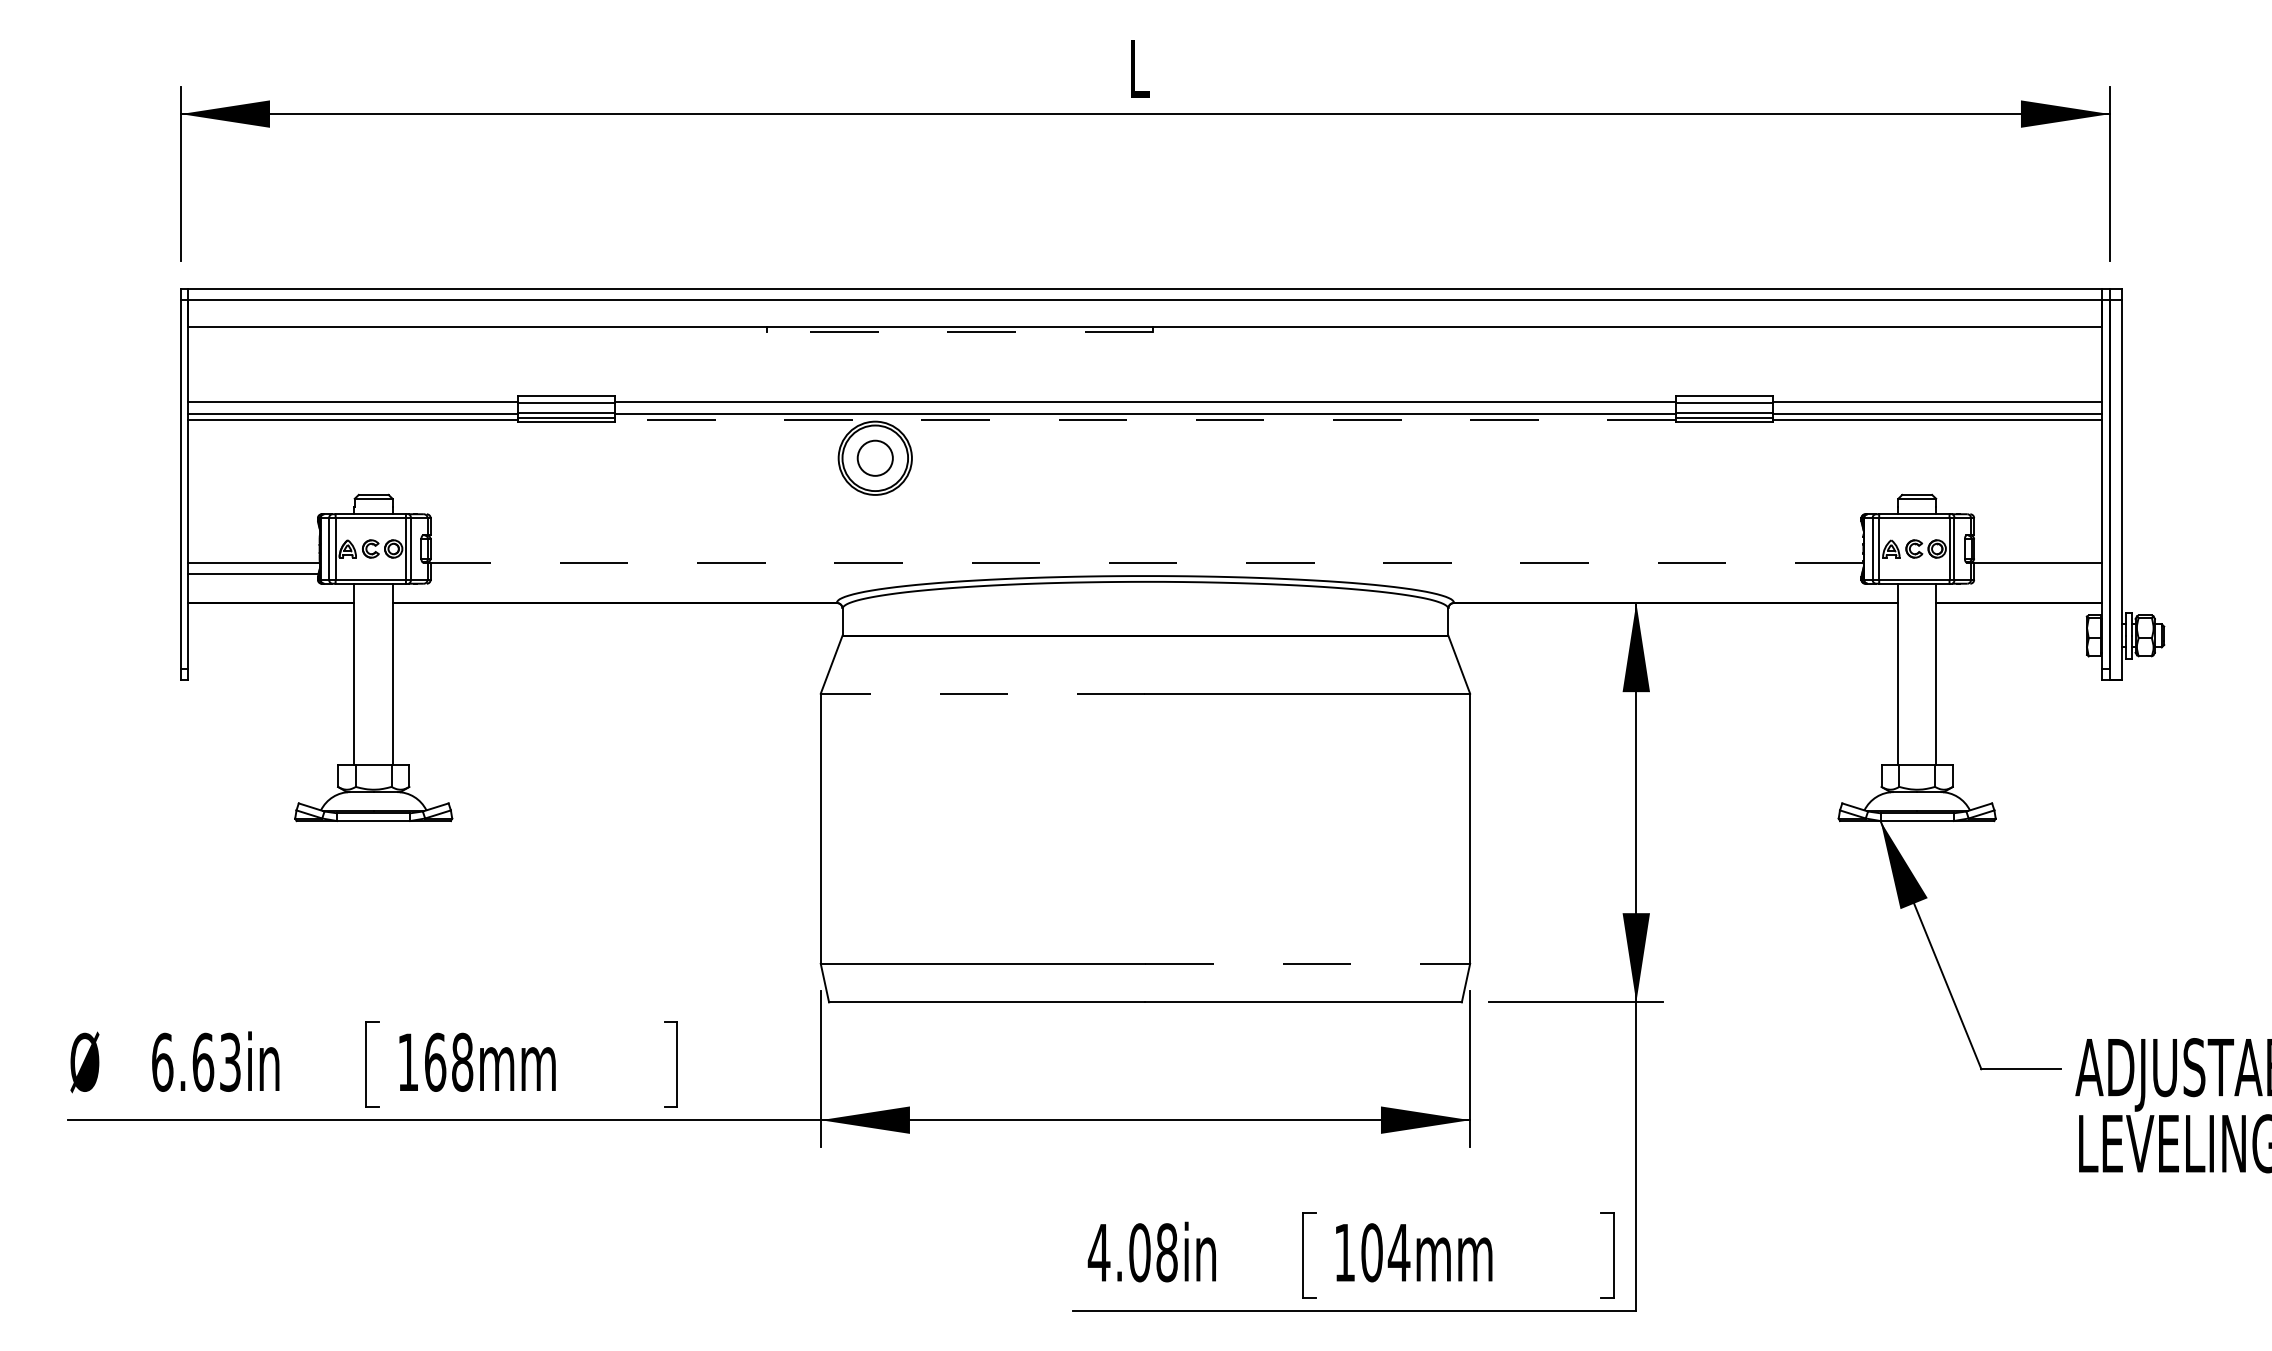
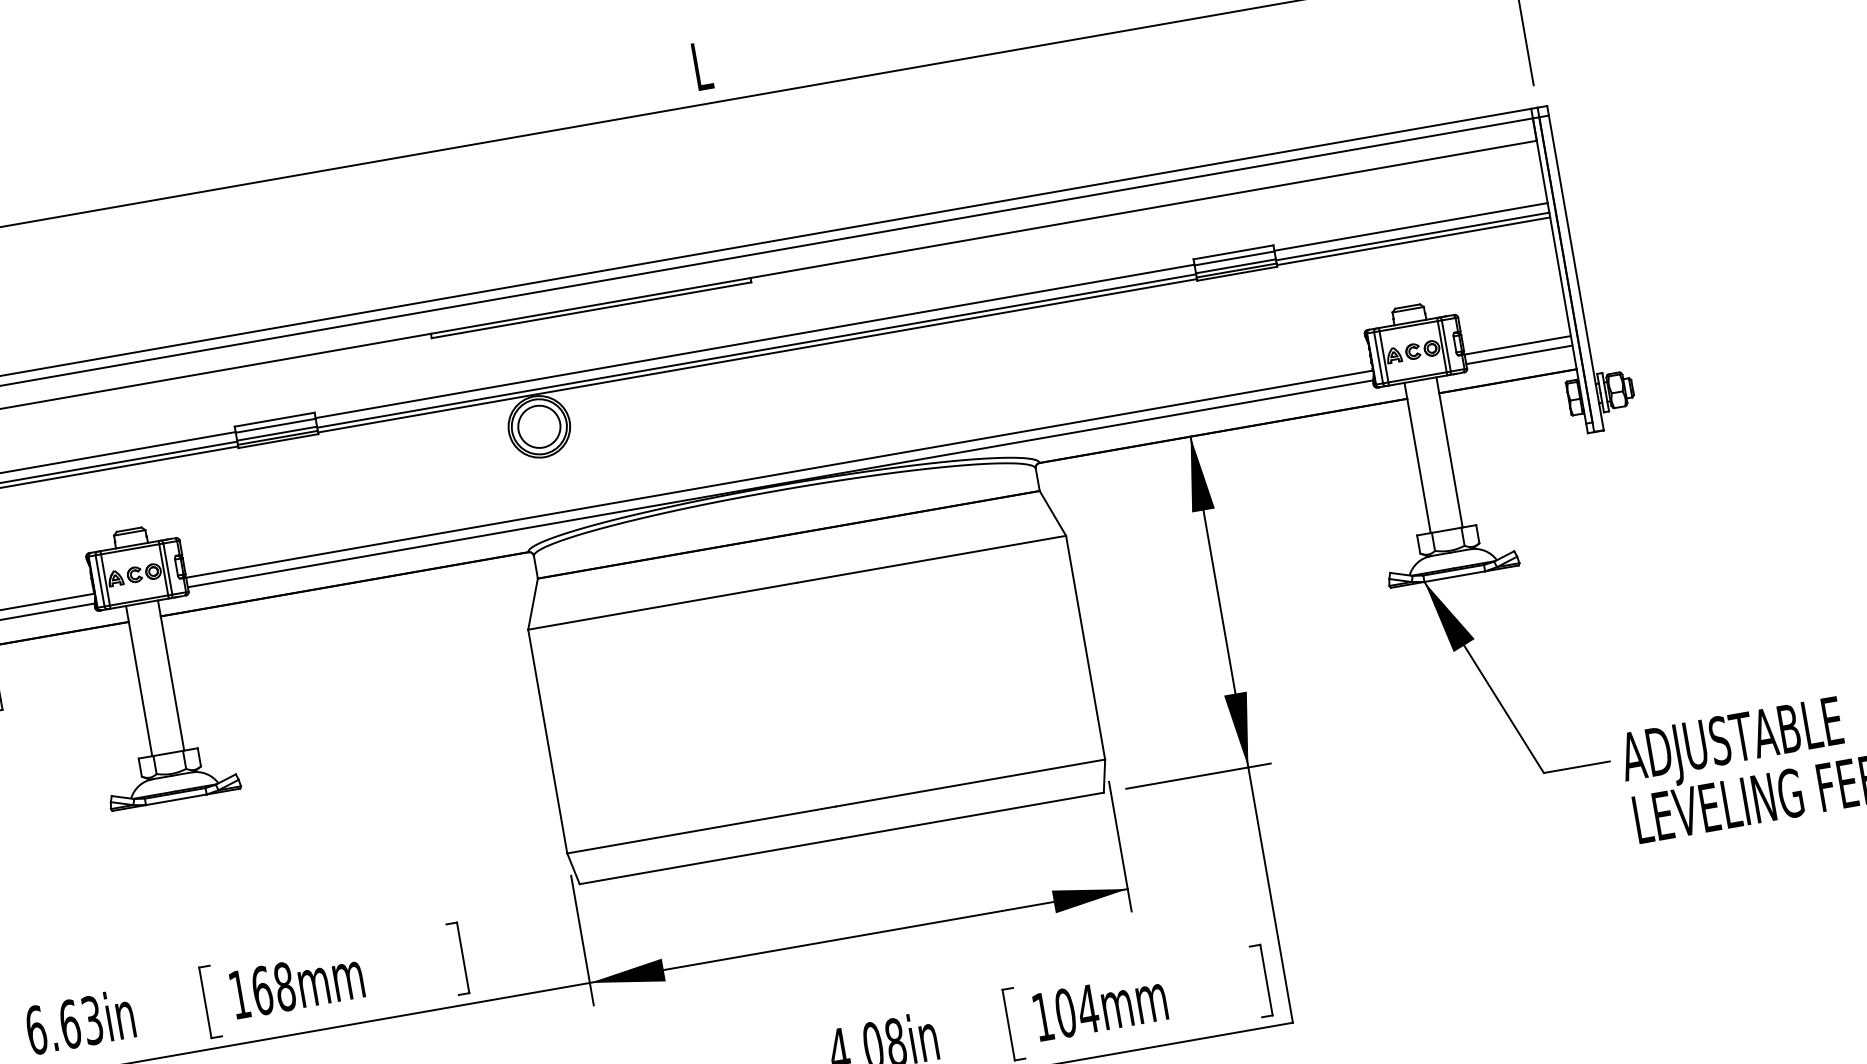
line: (960, 332) -> (591, 310), dashed -> solid
line: (1145, 419) -> (757, 355), dashed -> solid
circle: (875, 458) -> (539, 426), size x1.43
line: (1146, 562) -> (779, 473), dashed -> solid
line: (1145, 574) -> (779, 484), added
line: (2038, 574) -> (1519, 354), added
line: (982, 693) -> (662, 606), dashed -> solid
line: (1308, 963) -> (971, 782), dashed -> solid

